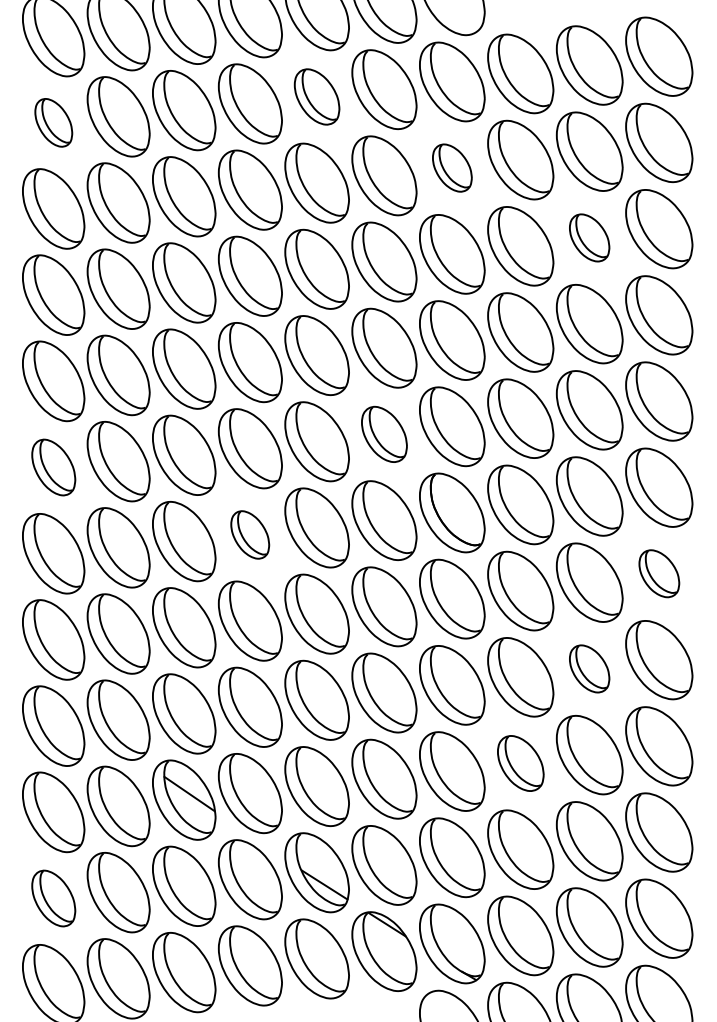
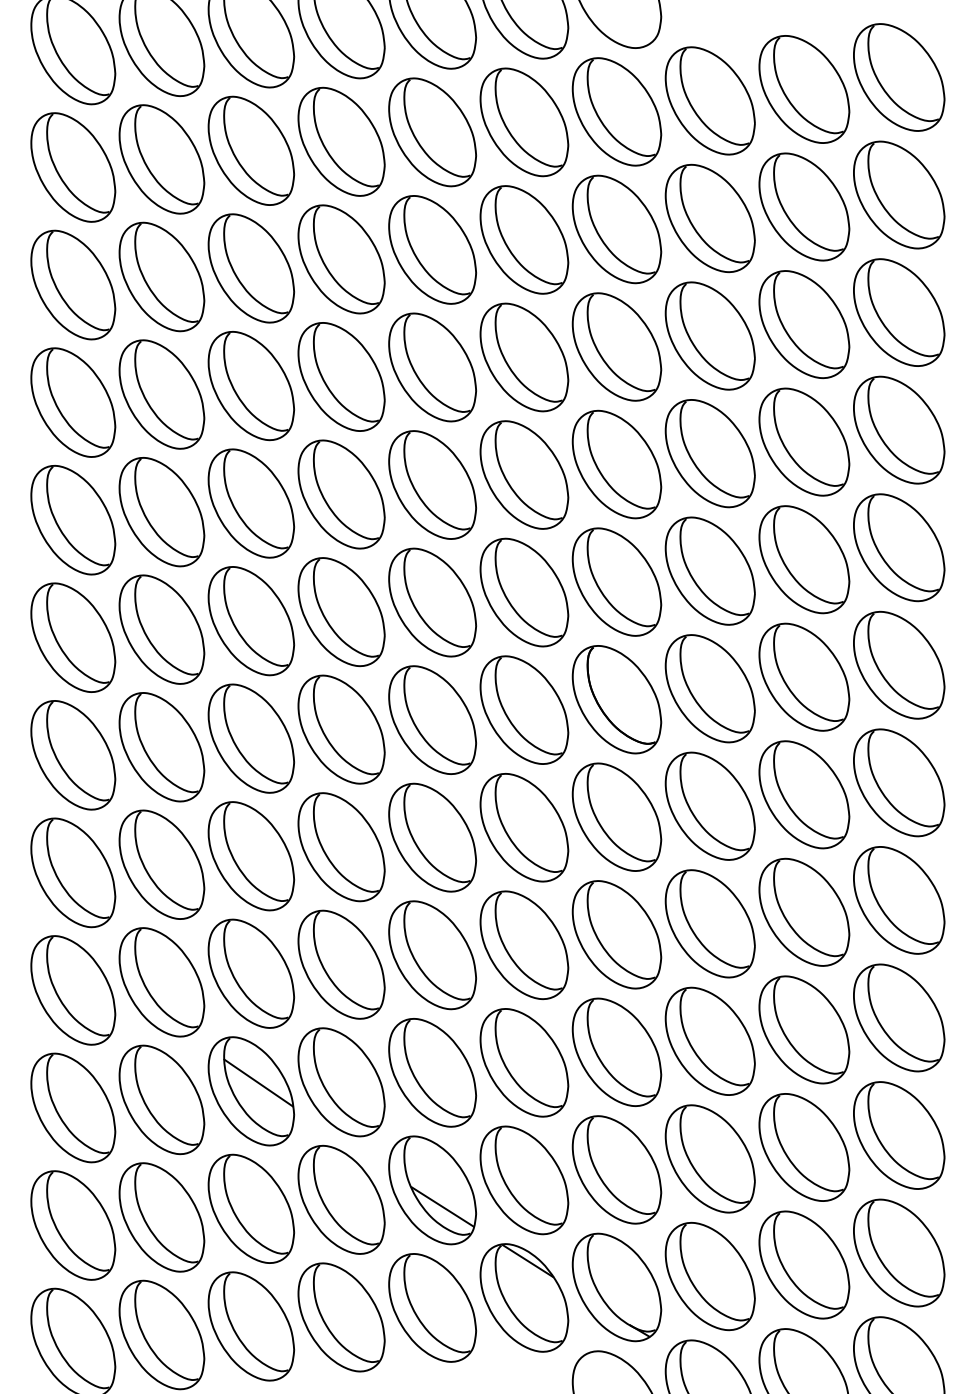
part: (316, 96) -> (431, 131), size x1.43
part: (53, 122) -> (73, 167), size x1.67
part: (452, 167) -> (617, 228), size x1.67
part: (589, 237) -> (804, 324), size x1.67
part: (384, 434) -> (524, 592), size x1.43
part: (53, 467) -> (73, 637), size x1.43
part: (249, 534) -> (340, 729), size x1.67
part: (659, 573) -> (899, 782), size x1.67
part: (589, 668) -> (804, 911), size x1.67
part: (520, 763) -> (709, 1041), size x1.43
part: (53, 898) -> (73, 1225), size x1.43

